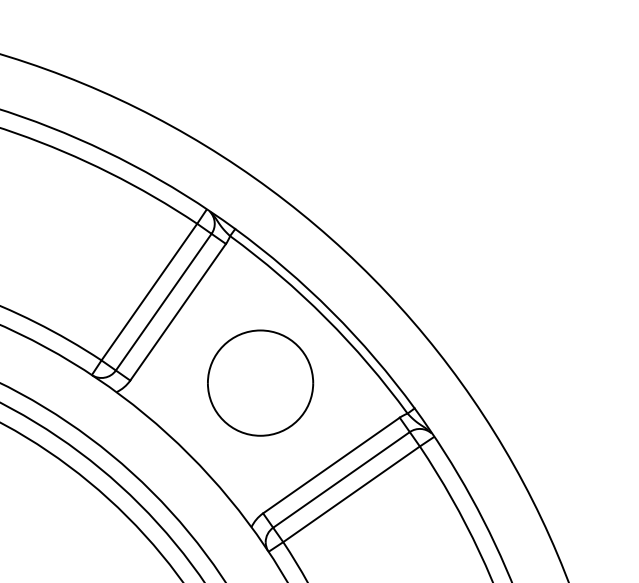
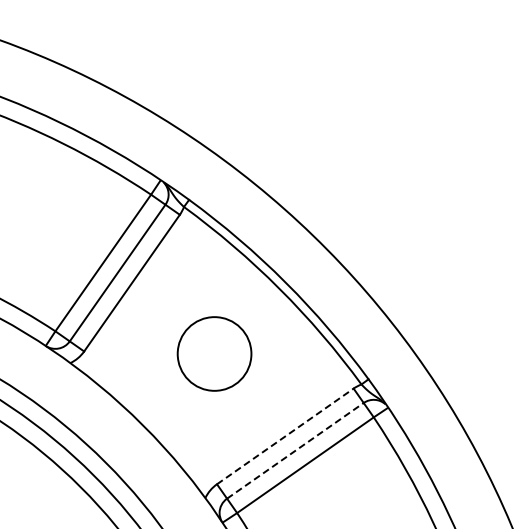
part: (260, 382) -> (214, 353), size x0.7
line: (331, 465) -> (285, 436), solid -> dashed
line: (341, 479) -> (295, 450), solid -> dashed

